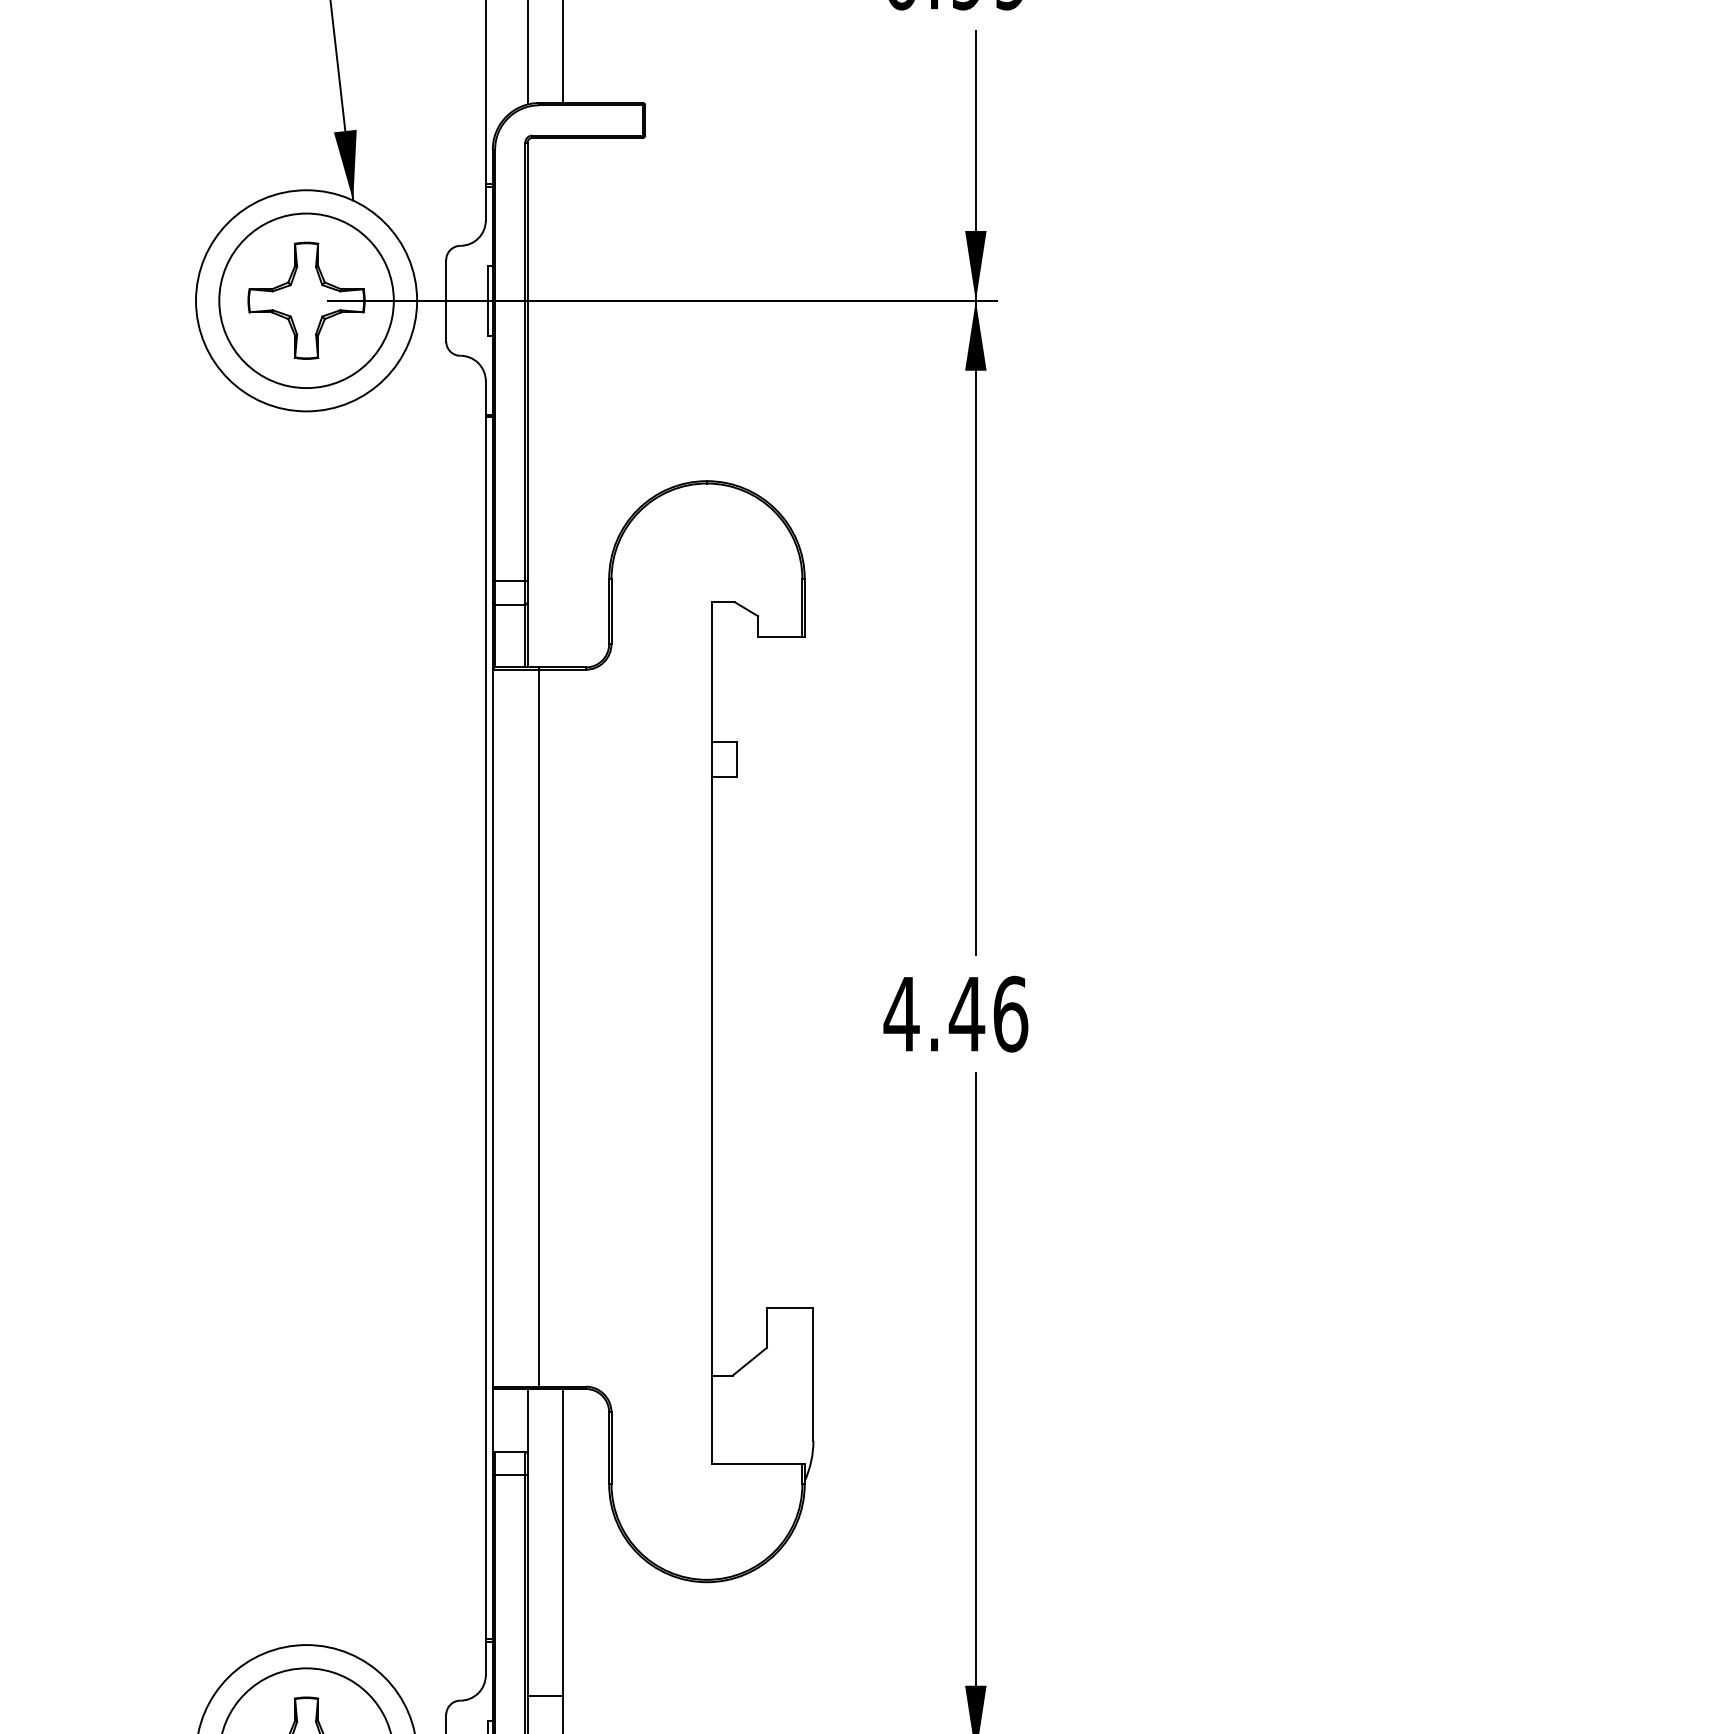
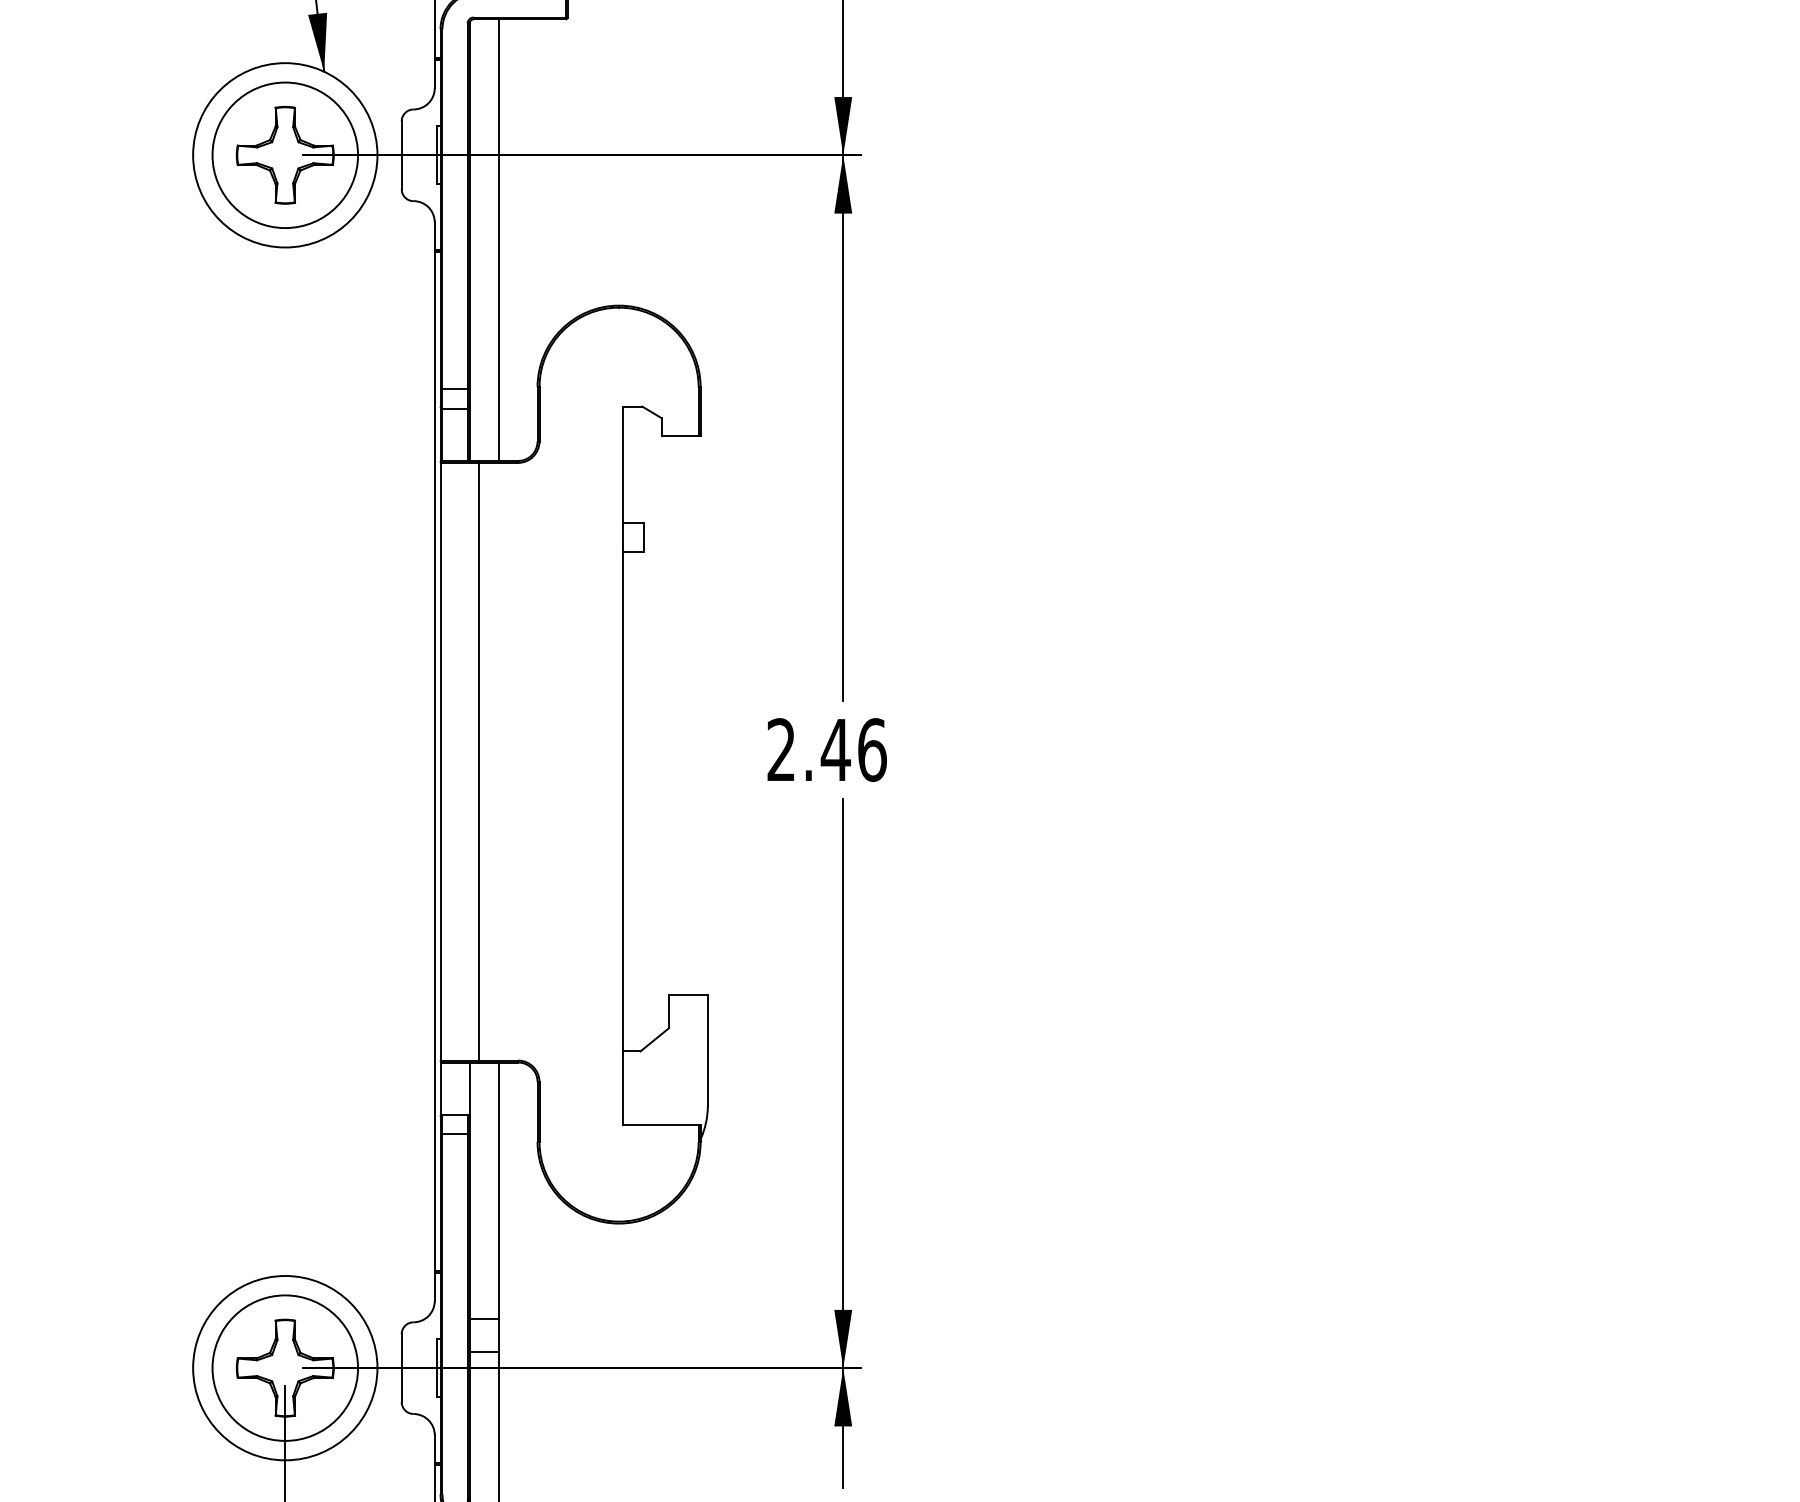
line: (562, 401) -> (498, 239), added
text: (901, 1013) -> (781, 749), 4.46 -> 2.46

